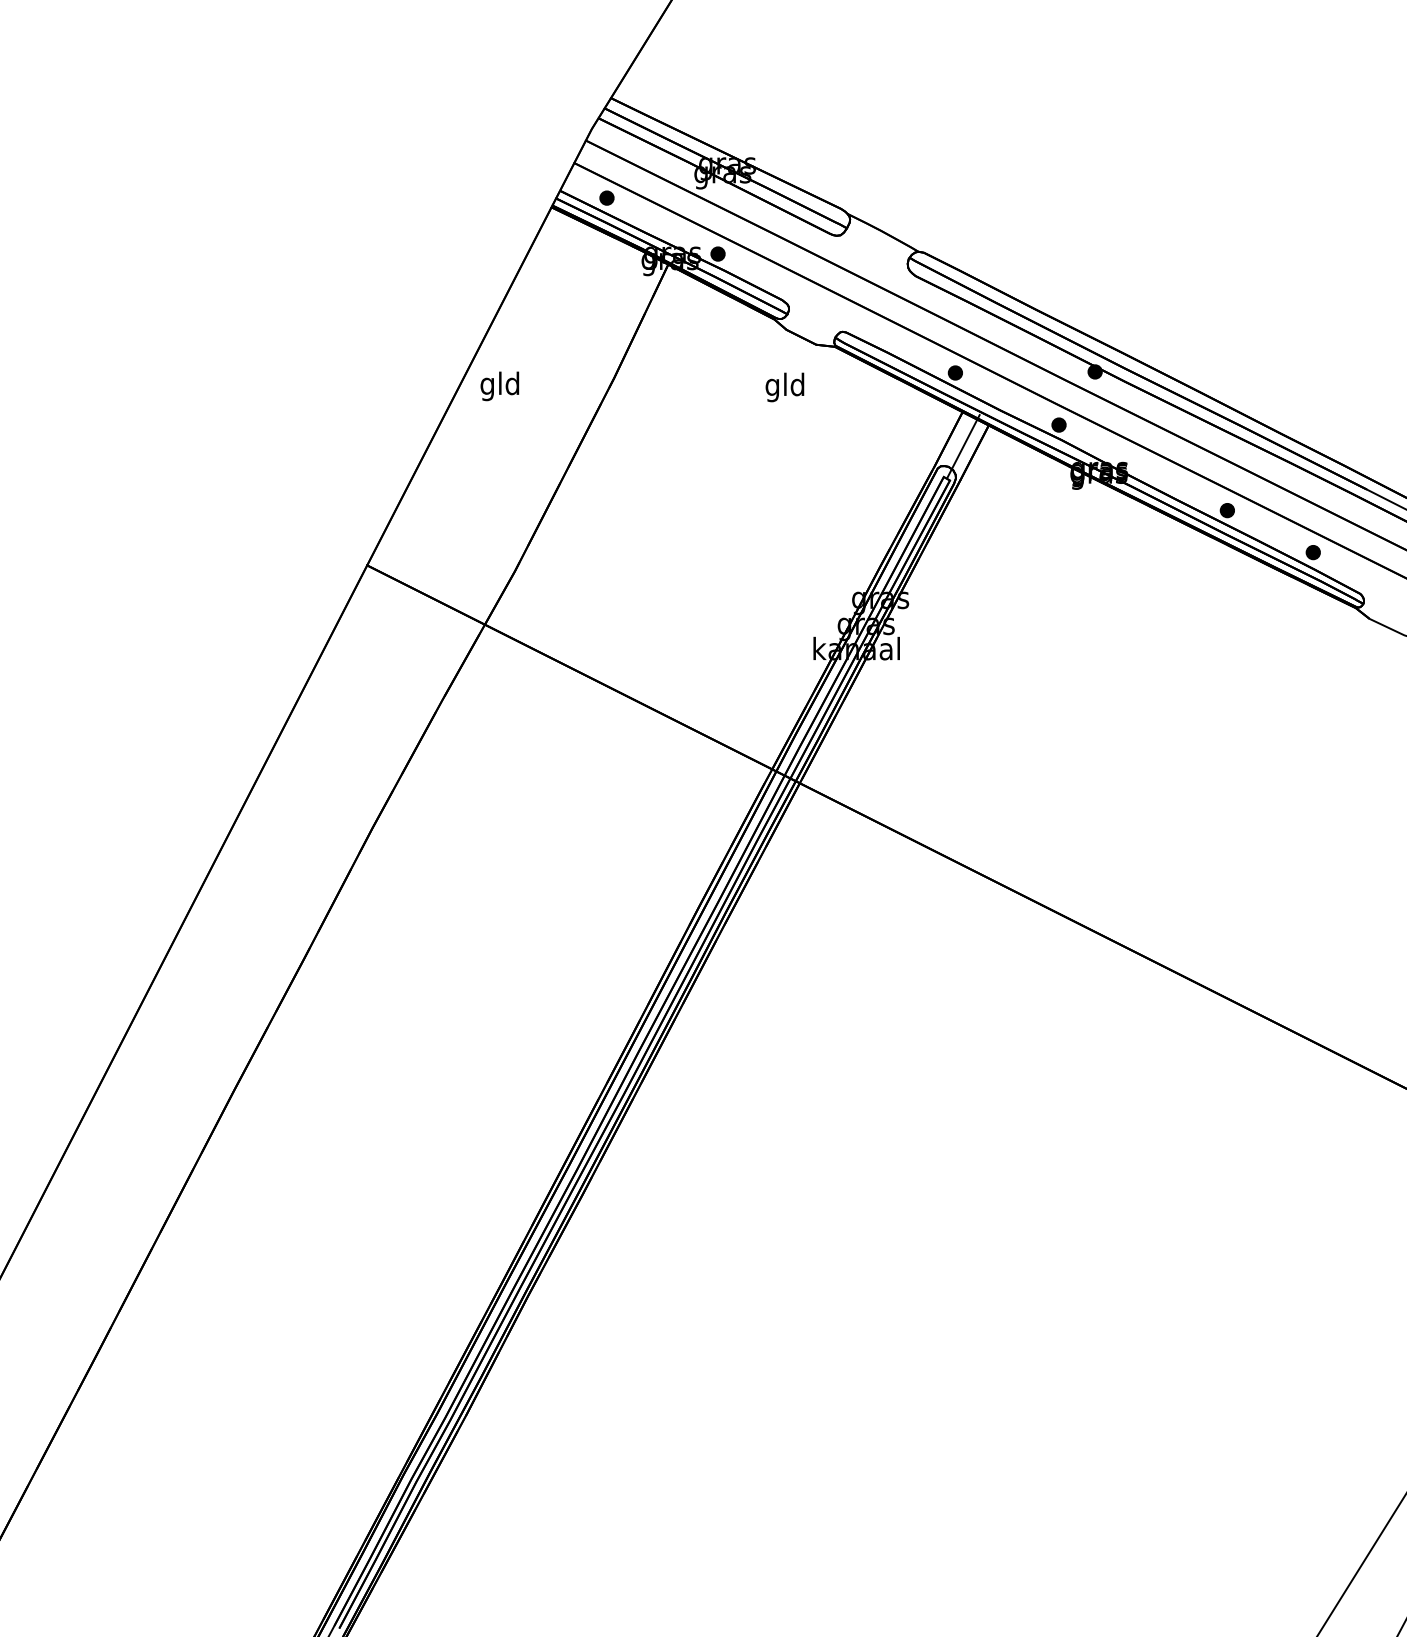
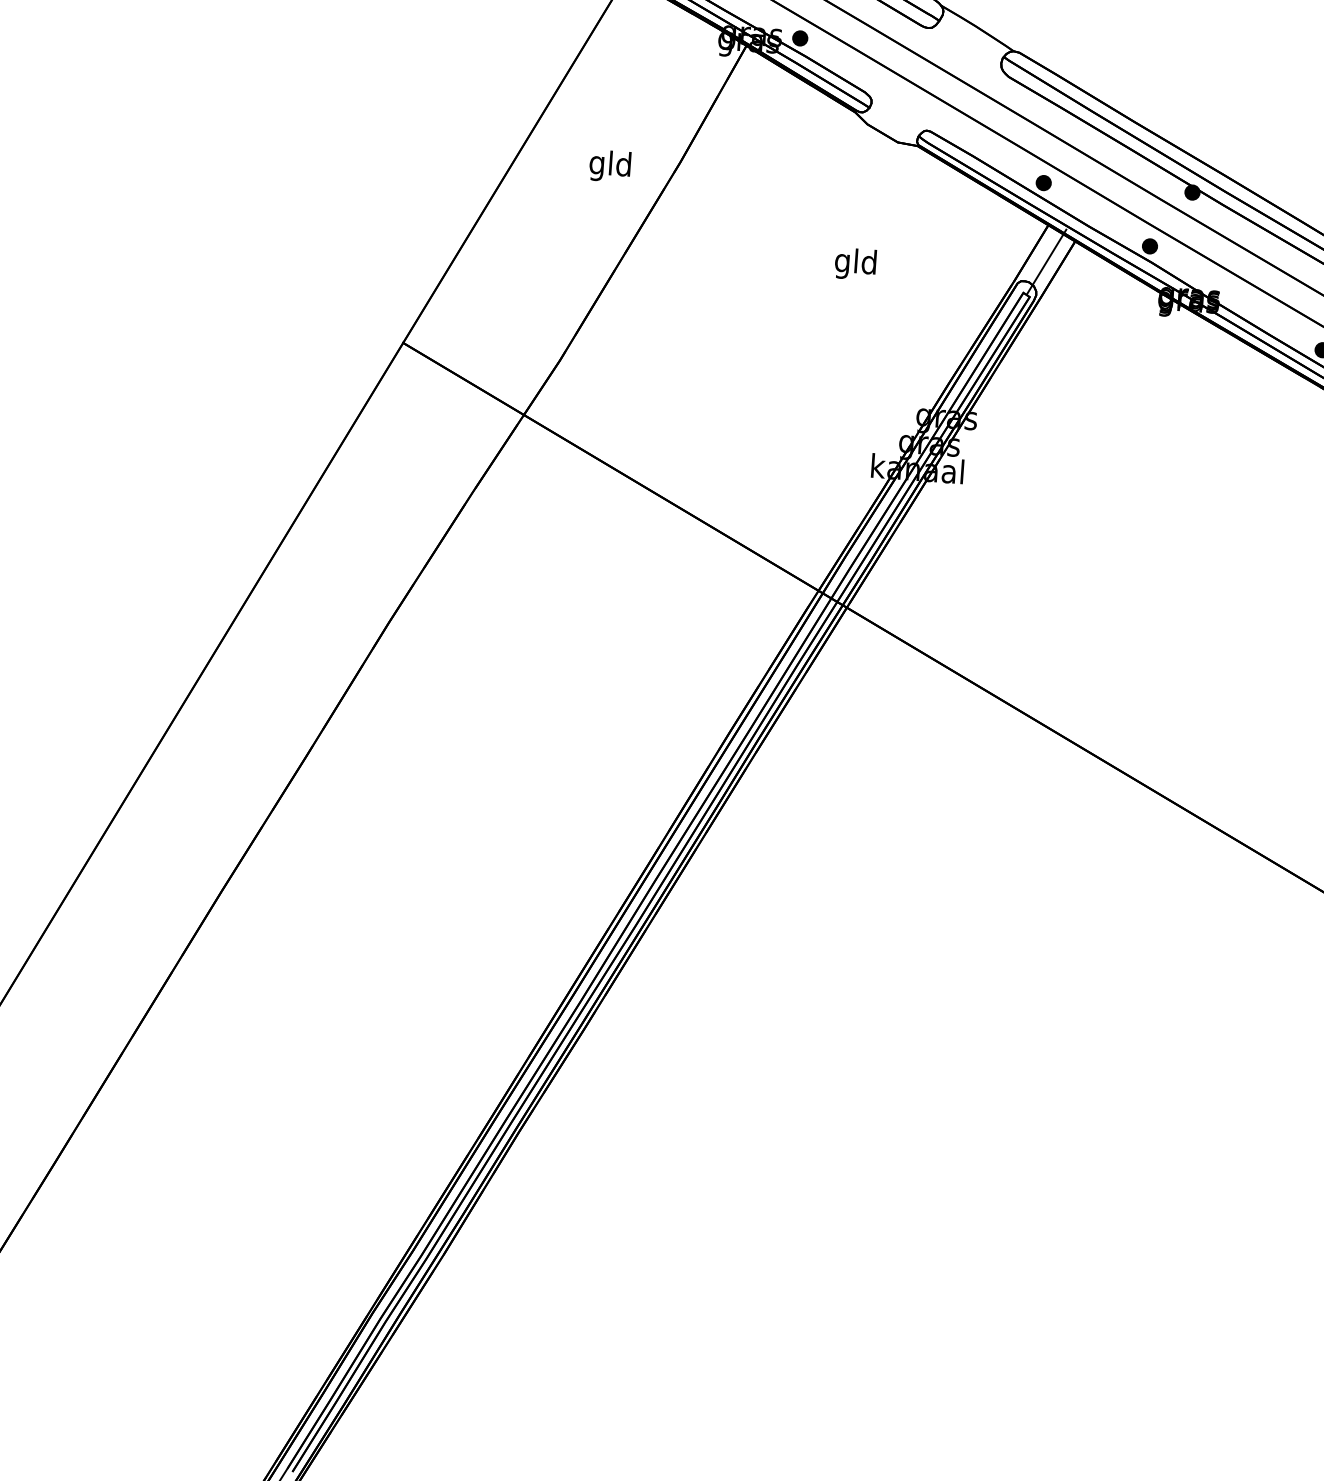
text: (499, 386) -> (609, 166), moved
text: (784, 387) -> (855, 264), moved

